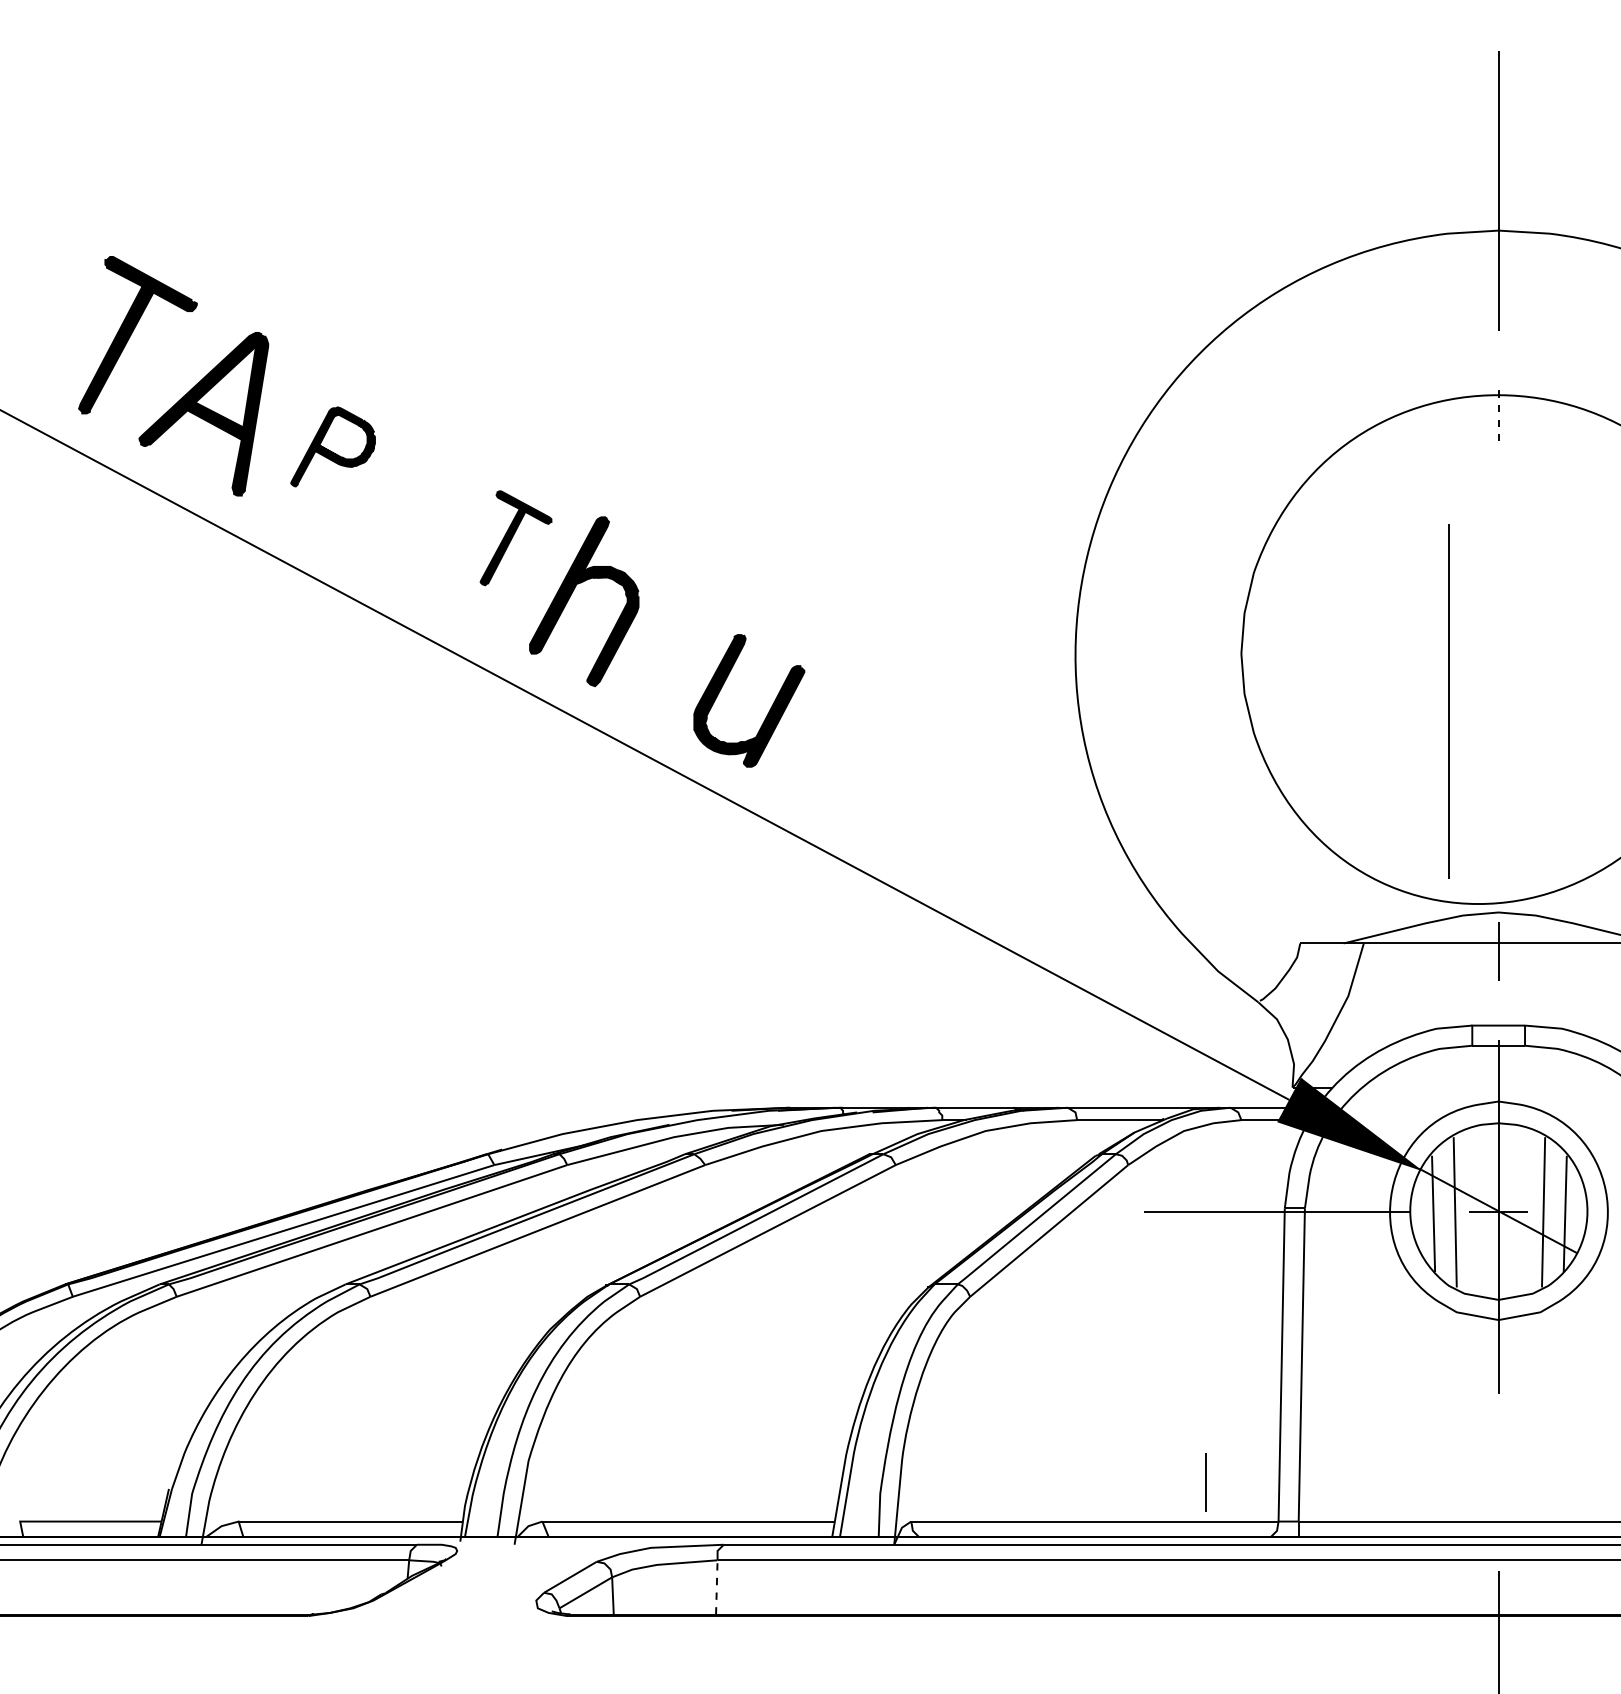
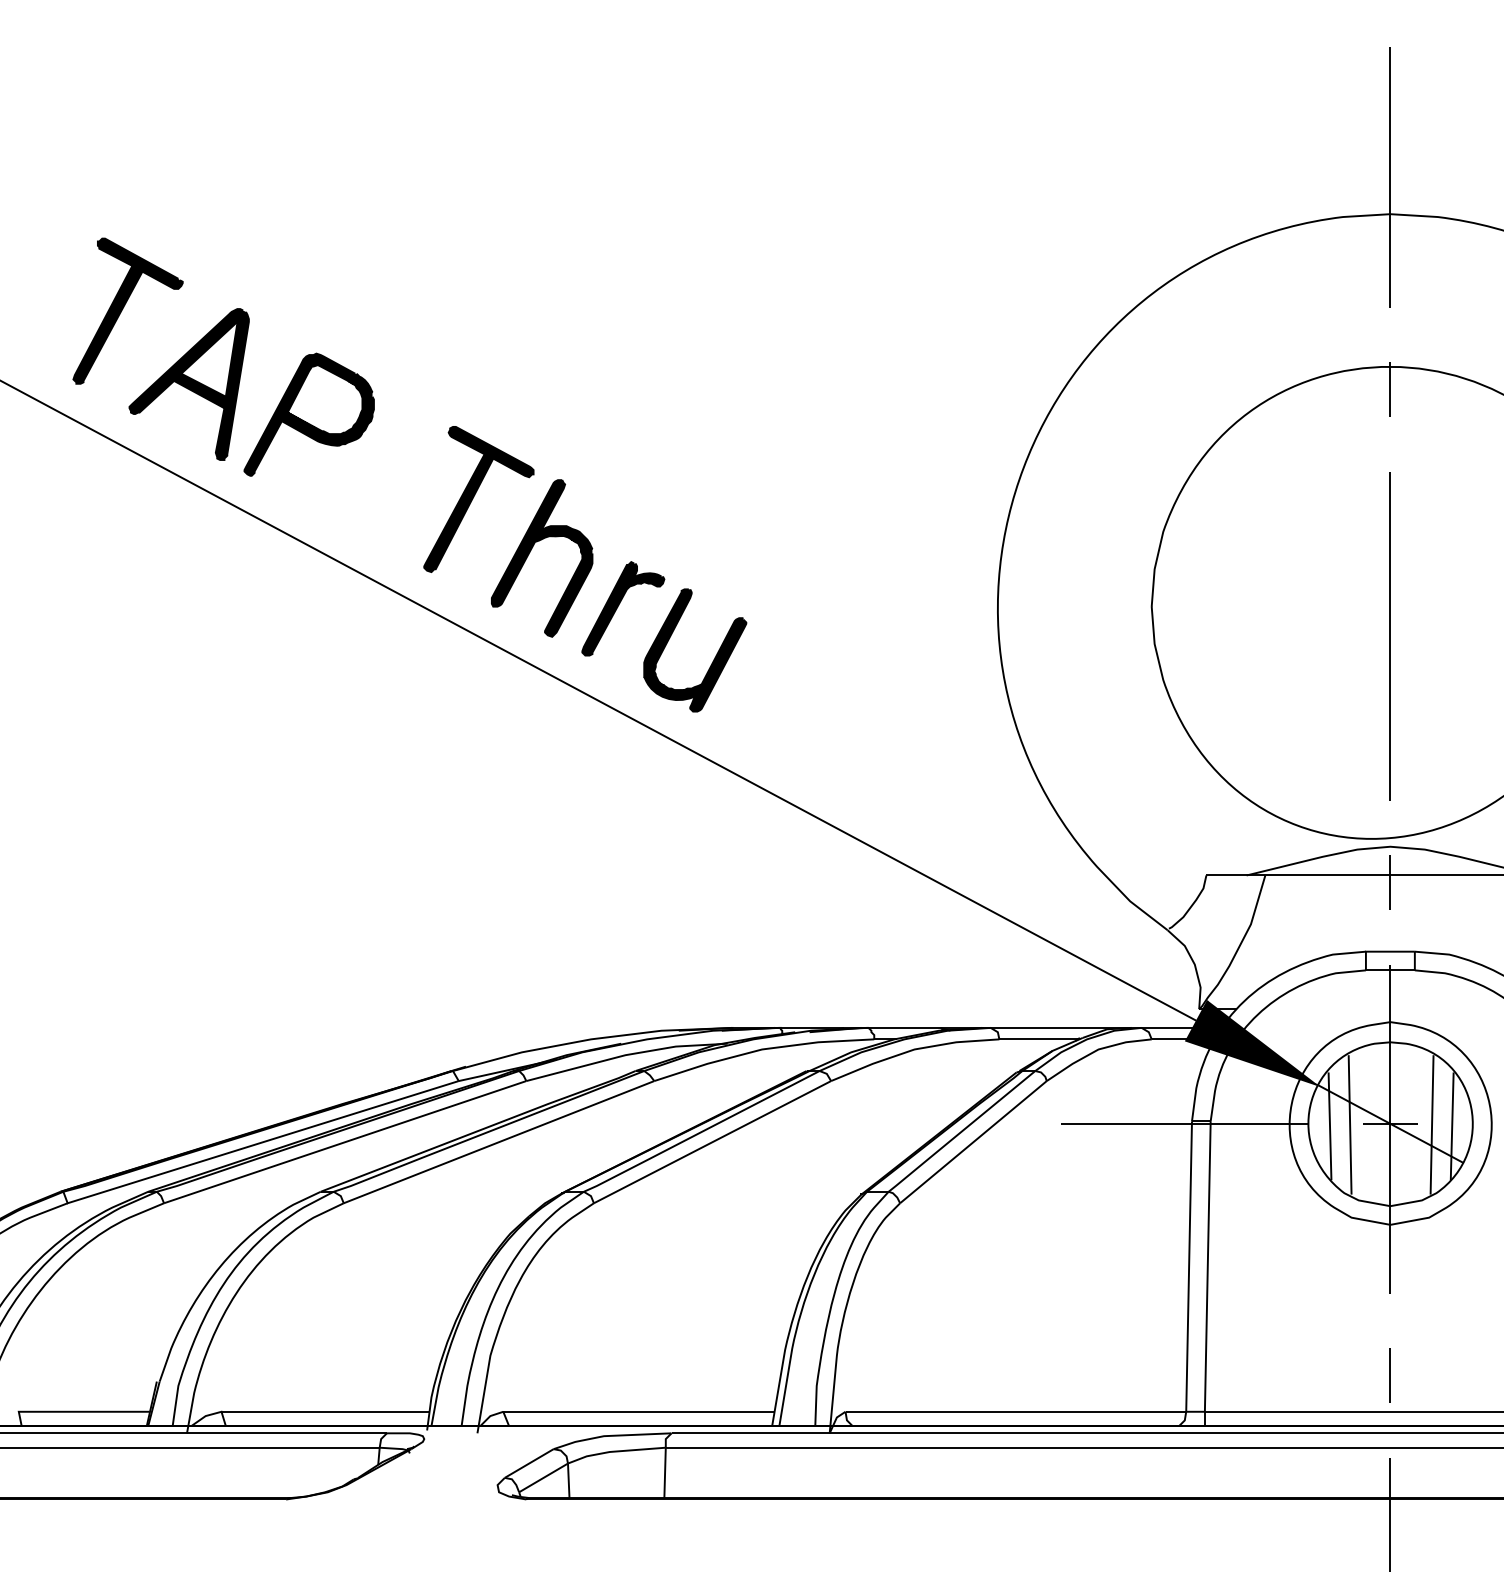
line: (1498, 420) -> (1390, 390), dashed -> solid
part: (332, 446) -> (308, 414), size x1.67
part: (515, 538) -> (478, 499), size x1.67
part: (671, 655) -> (623, 608), added
line: (1448, 701) -> (1390, 636), moved
line: (1205, 1482) -> (1390, 1375), moved
line: (716, 1586) -> (664, 1472), dashed -> solid

